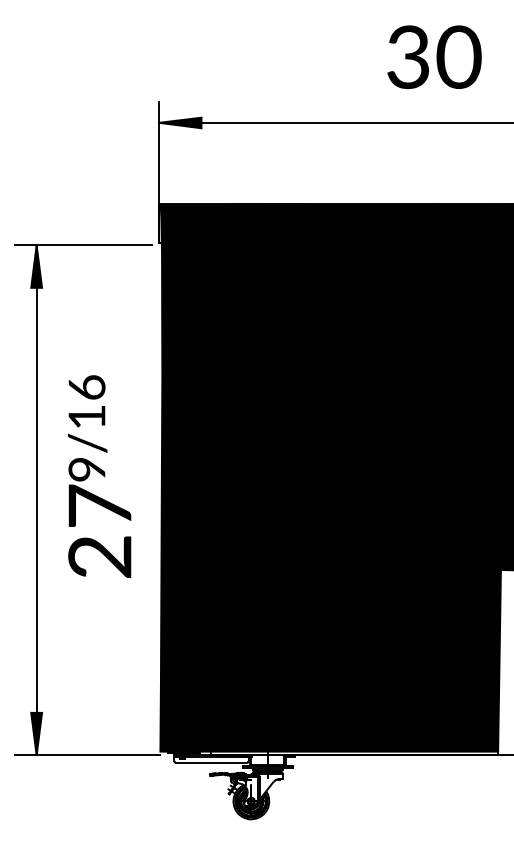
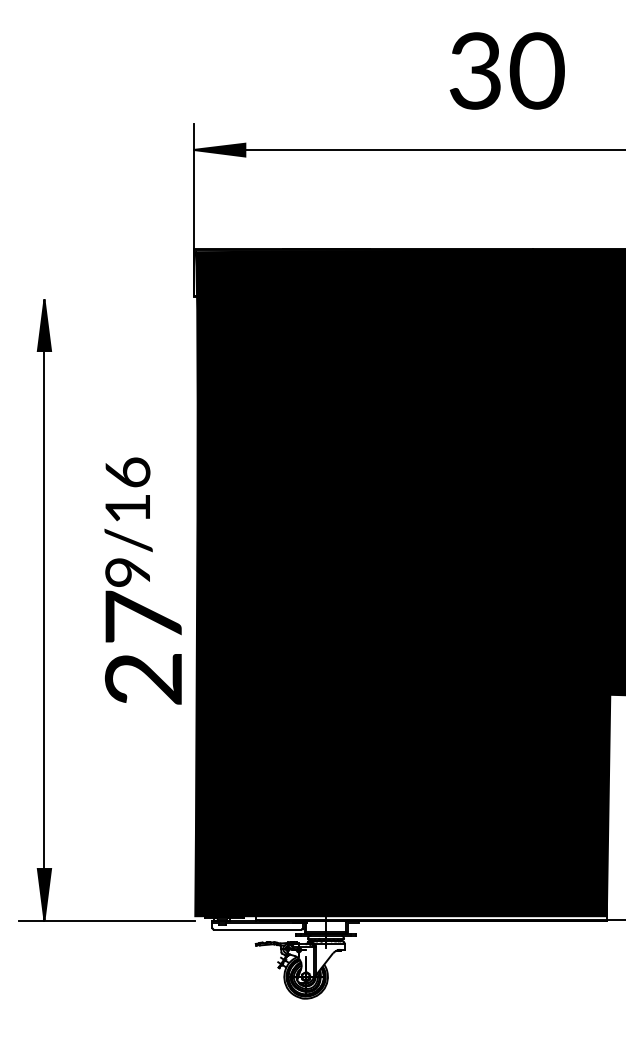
text: (433, 56) -> (506, 70), moved
line: (83, 244) -> (101, 298), removed
text: (99, 476) -> (142, 580), moved

